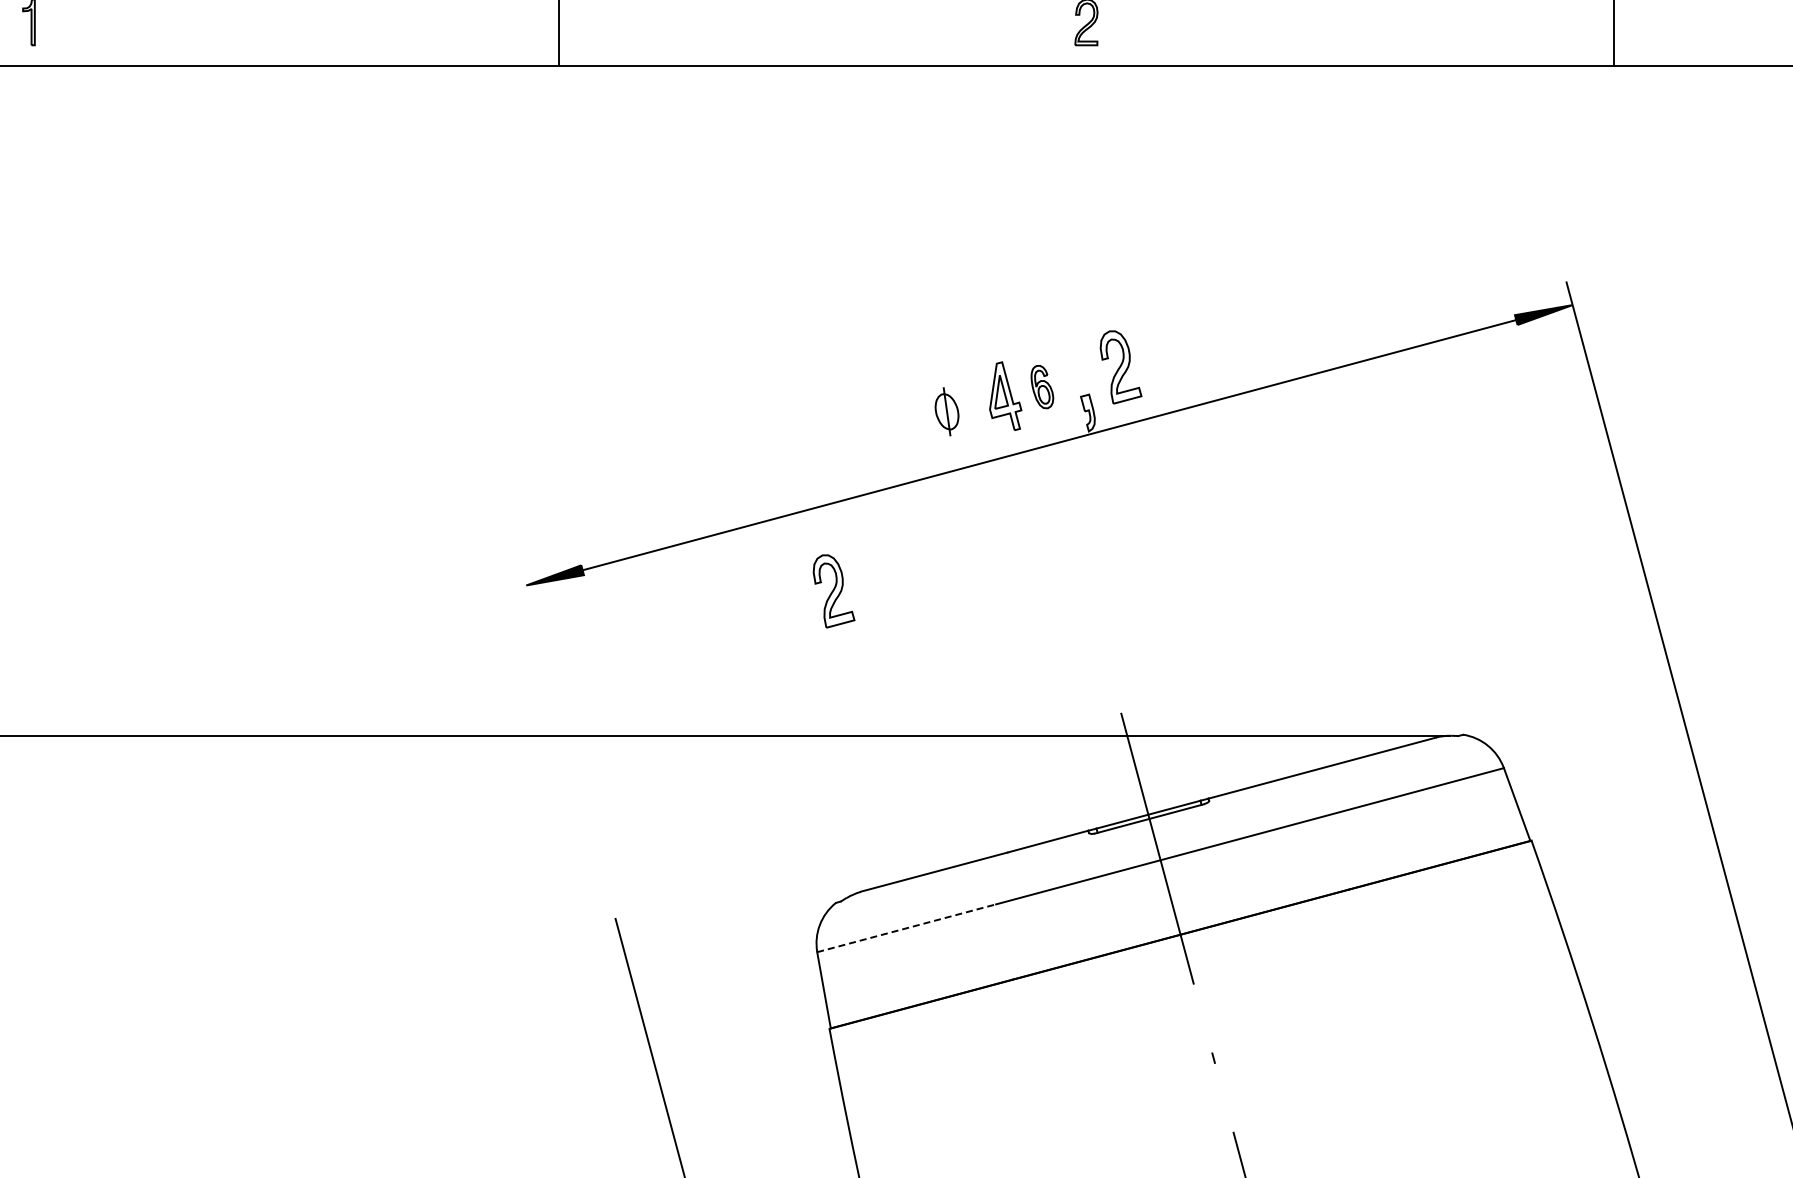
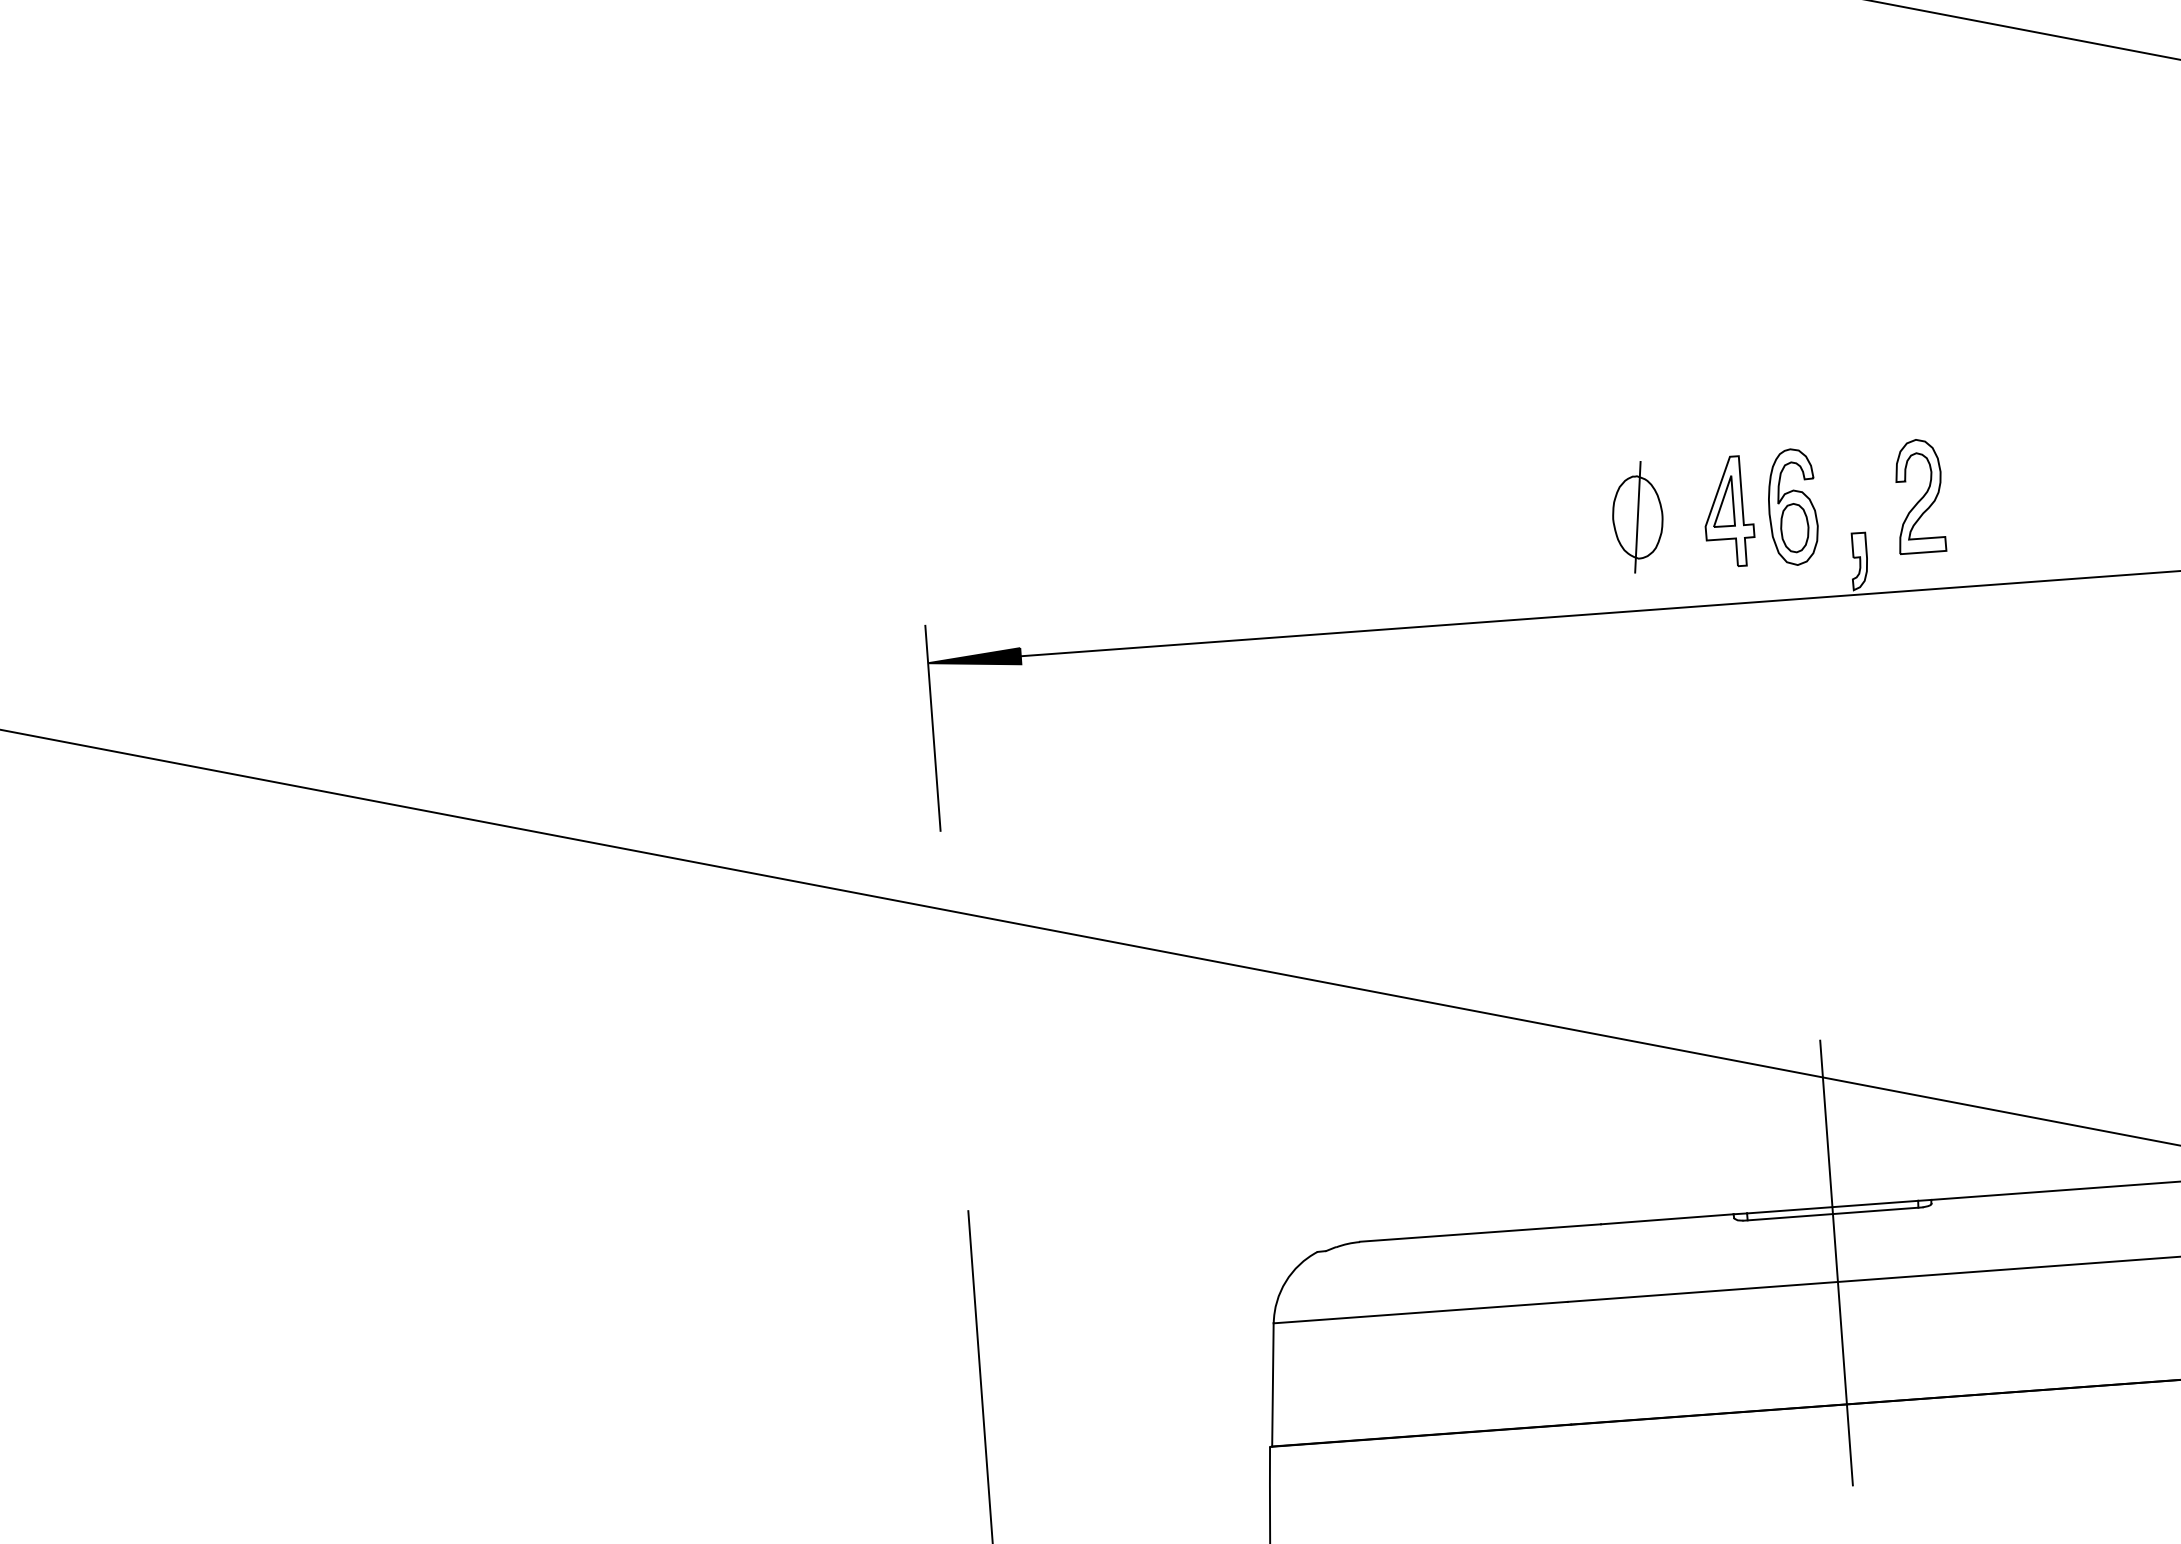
part: (1042, 386) -> (1794, 506), size x1.67
part: (946, 411) -> (1637, 516), size x1.43
part: (833, 591) -> (1406, 764), removed
line: (536, 624) -> (932, 727), added
line: (906, 928) -> (1420, 1312), dashed -> solid

